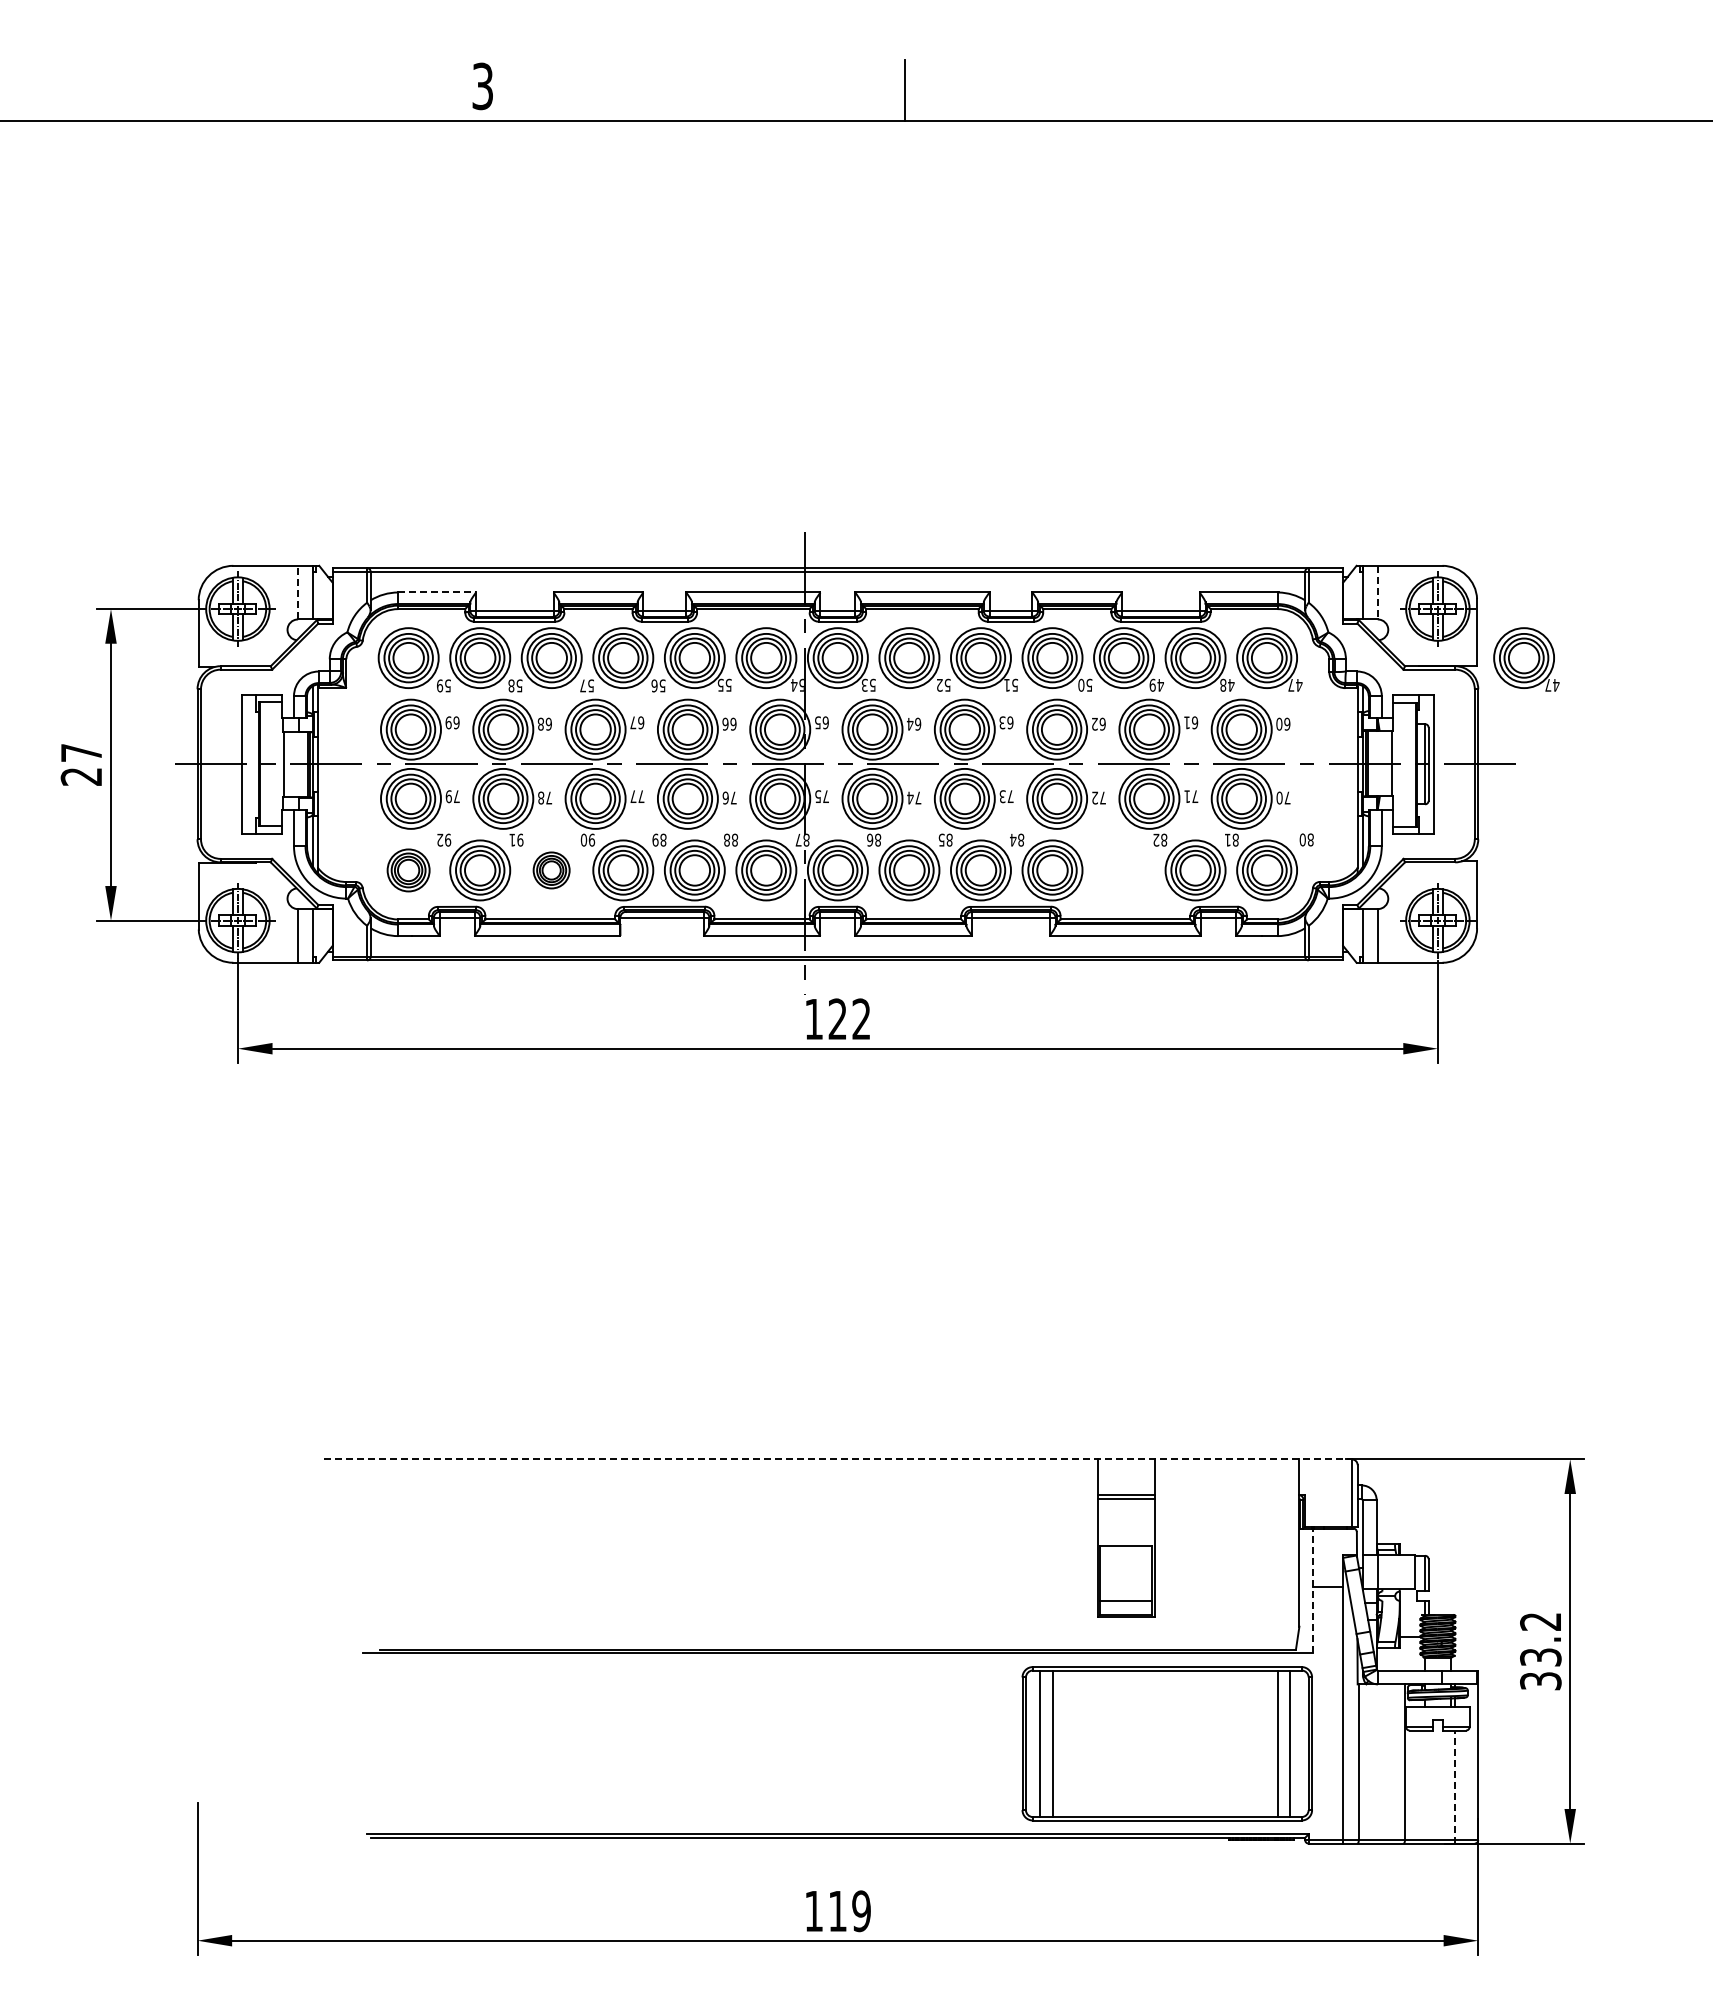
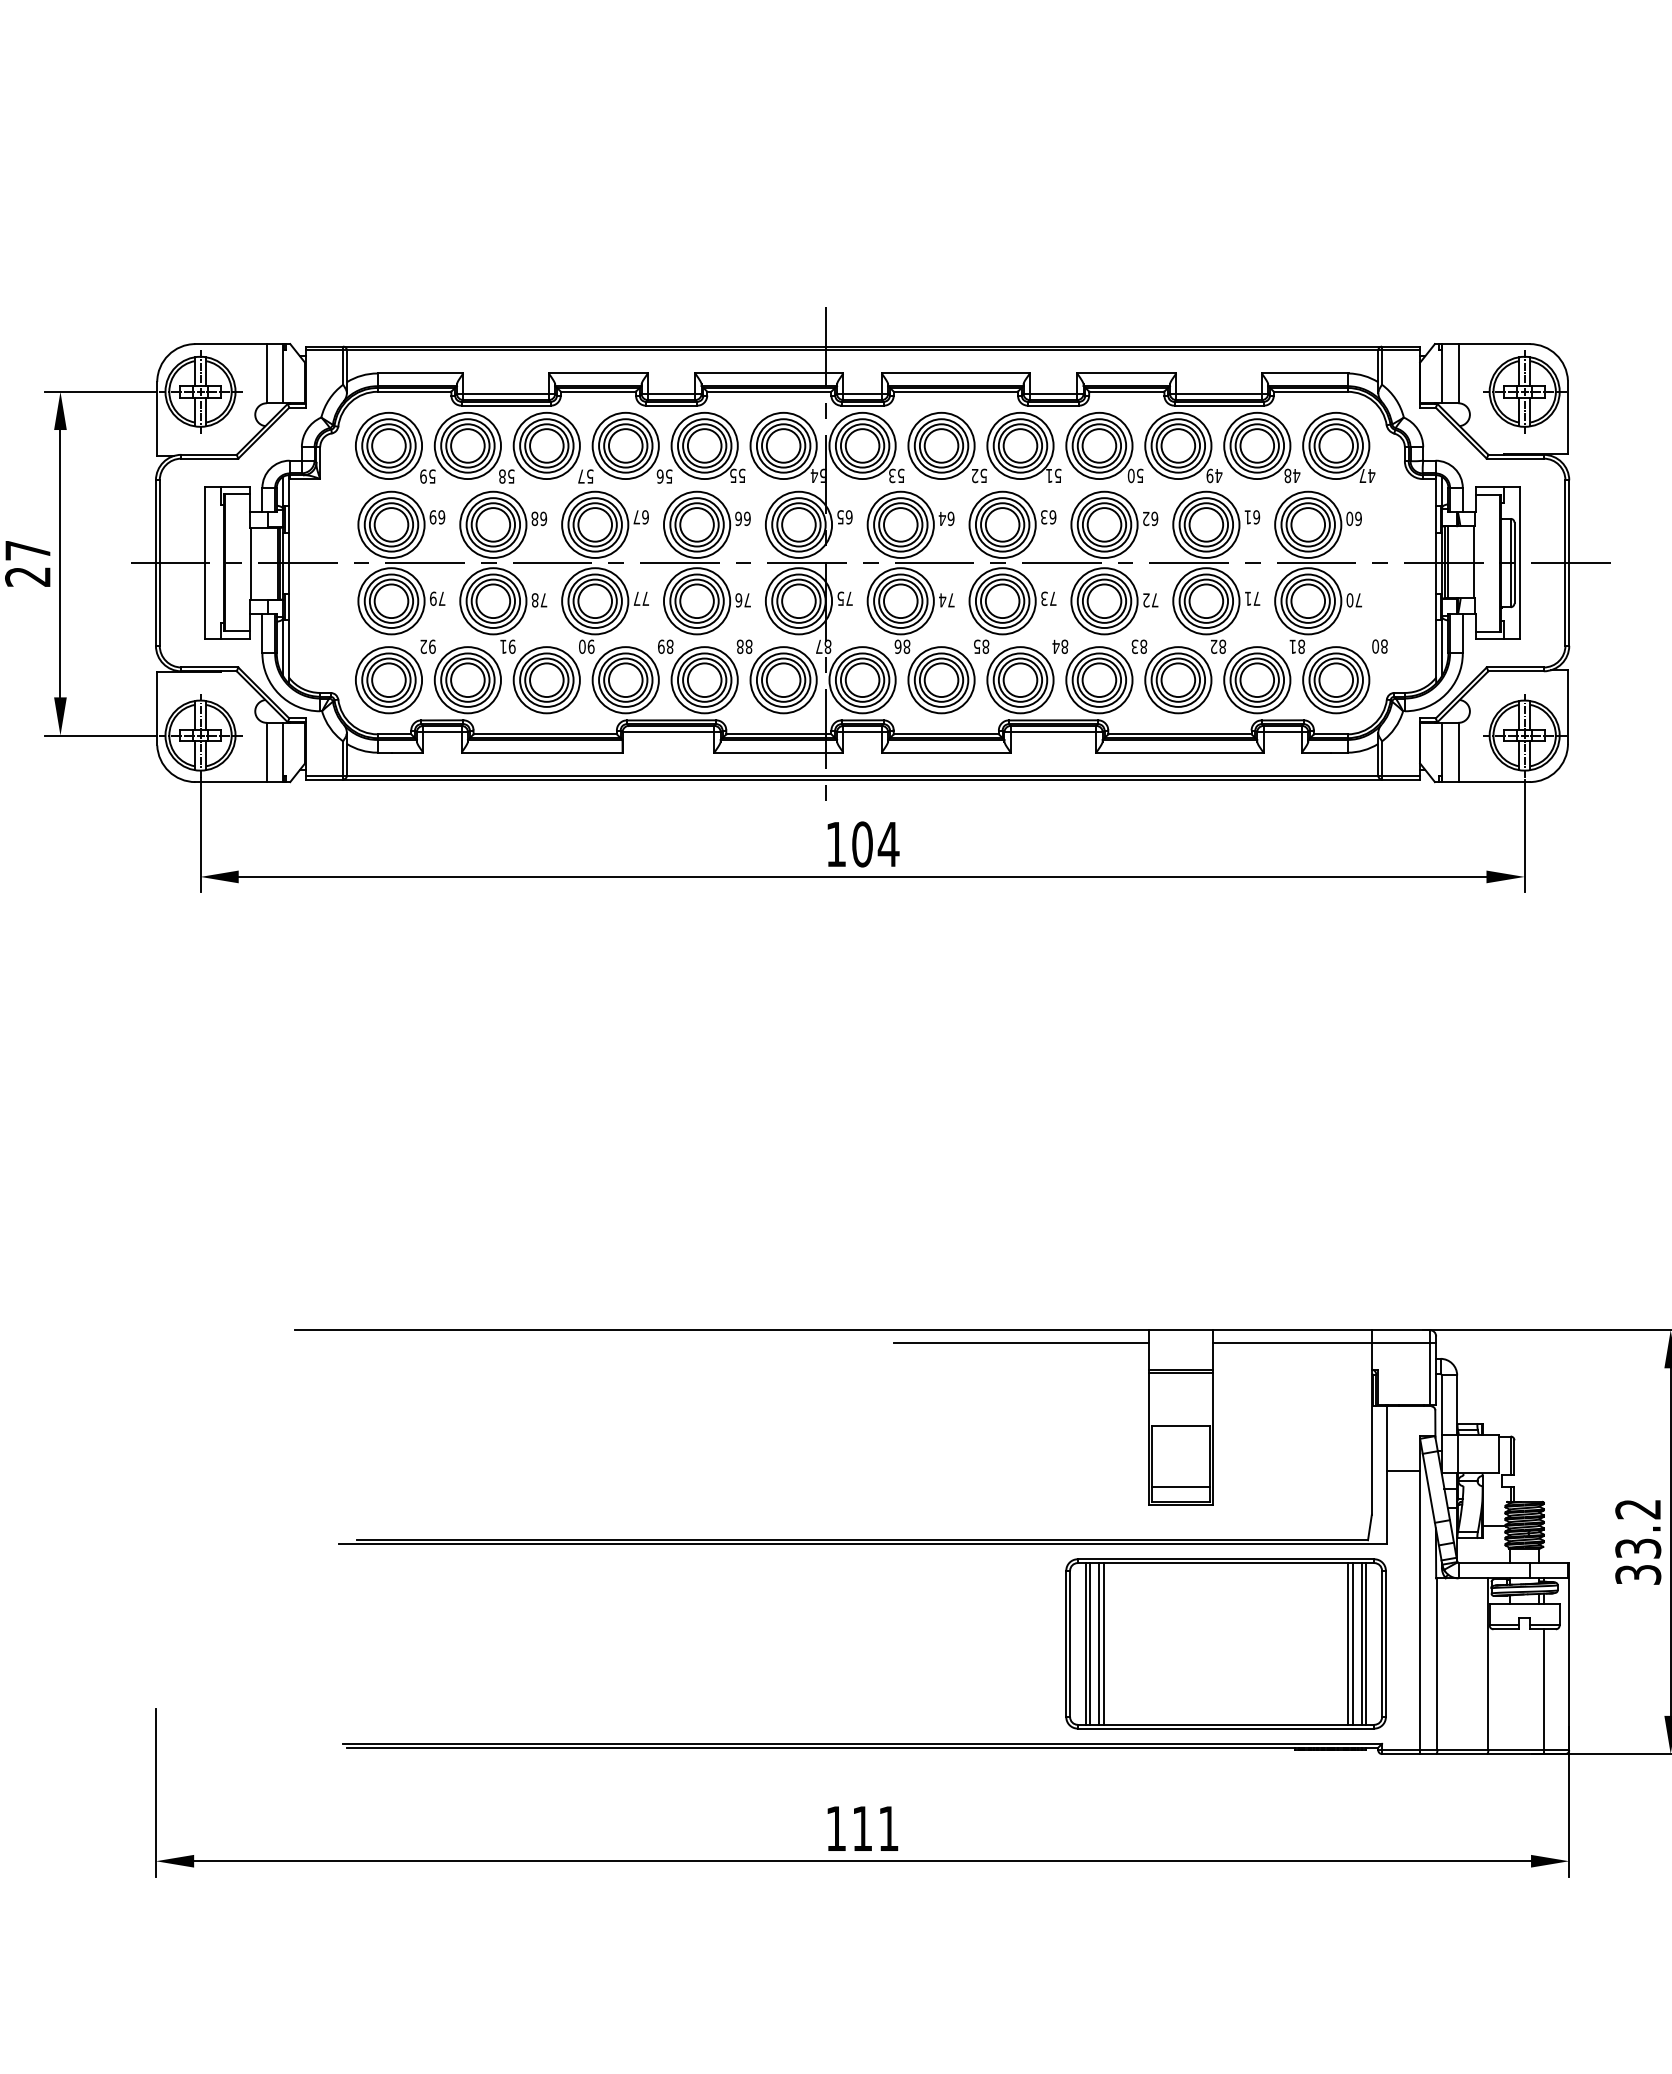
line: (297, 592) -> (266, 373), dashed -> solid
line: (437, 592) -> (420, 373), dashed -> solid
line: (1378, 592) -> (1459, 373), dashed -> solid
part: (1526, 659) -> (1622, 447), removed
part: (1117, 867) -> (1171, 676), added
part: (408, 870) -> (388, 680), size x1.43
part: (551, 870) -> (546, 680), size x1.67
text: (849, 1019) -> (875, 844), 122 -> 104
line: (838, 1459) -> (863, 1330), dashed -> solid
line: (981, 1470) -> (1021, 1342), added
line: (1256, 1470) -> (1324, 1342), added
line: (1312, 1590) -> (1386, 1474), dashed -> solid
line: (1044, 1743) -> (1090, 1643), added
line: (1056, 1743) -> (1103, 1643), added
line: (1282, 1743) -> (1353, 1643), added
line: (1294, 1743) -> (1366, 1643), added
line: (1455, 1787) -> (1544, 1692), dashed -> solid
text: (861, 1911) -> (888, 1829), 119 -> 111

